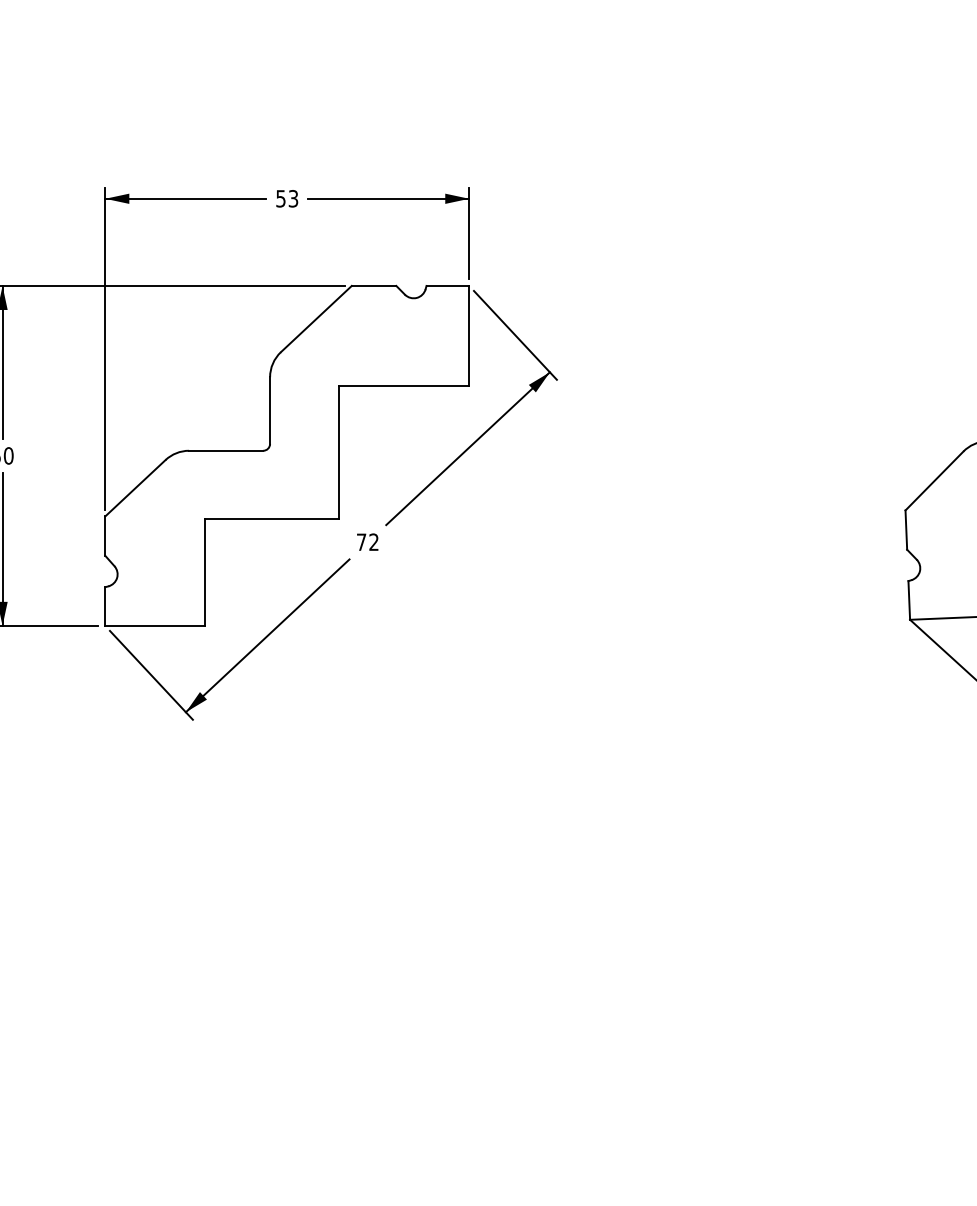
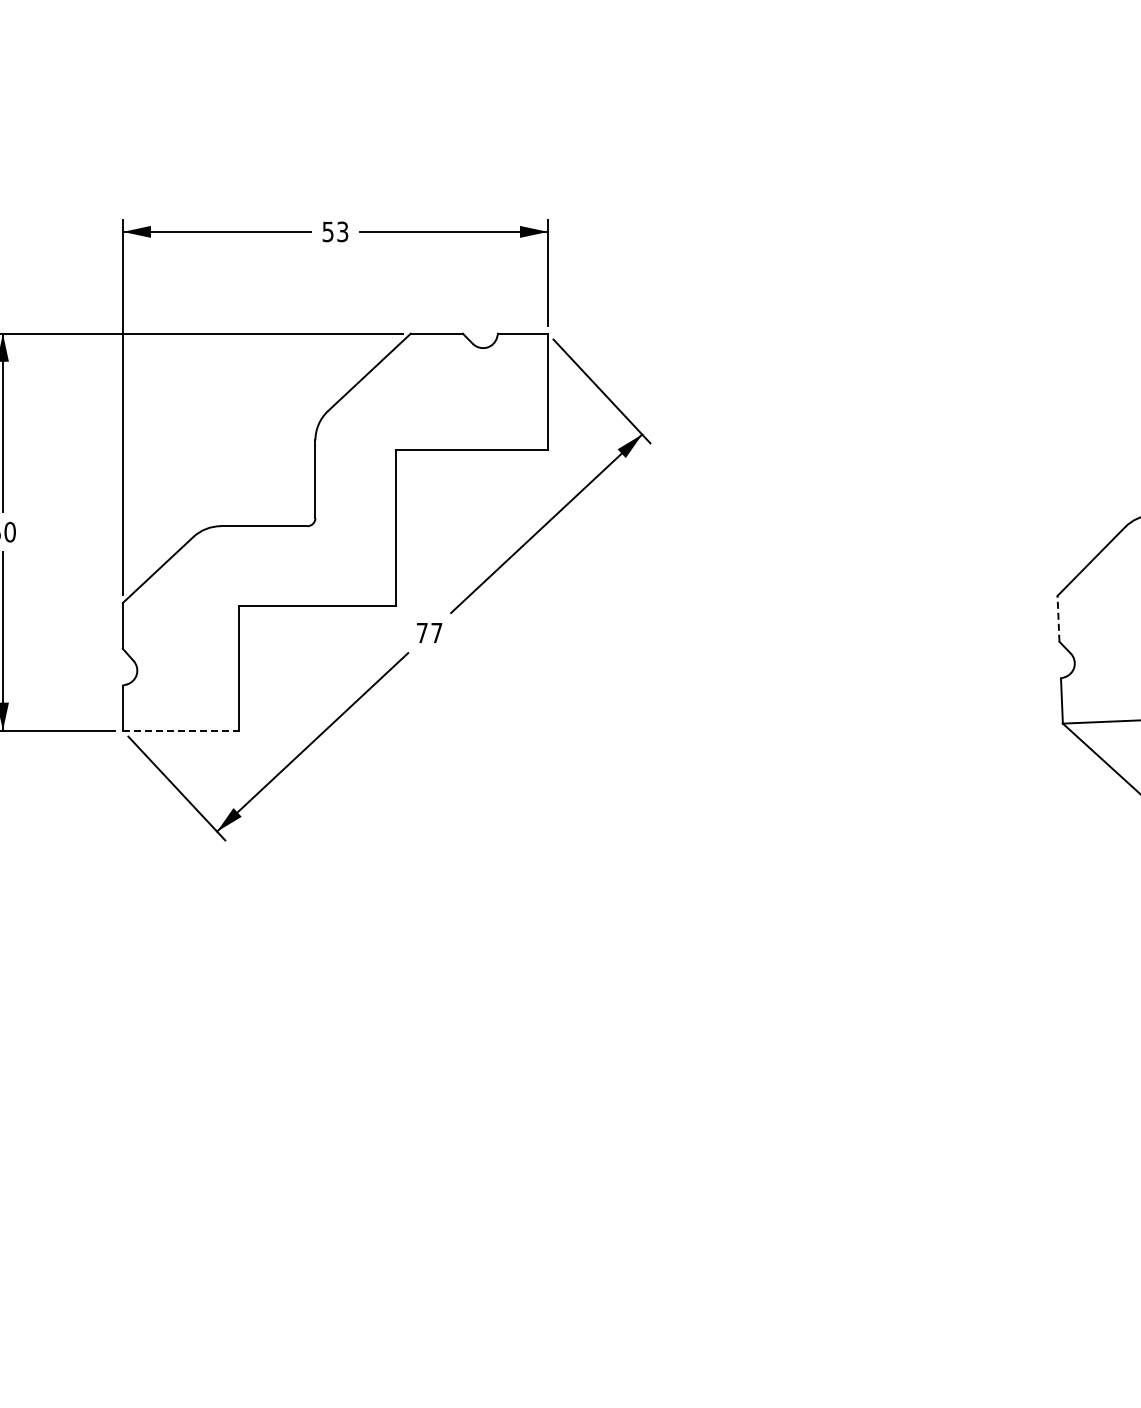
line: (906, 529) -> (1058, 618), solid -> dashed
text: (373, 541) -> (436, 632), 72 -> 77
line: (155, 625) -> (181, 730), solid -> dashed

